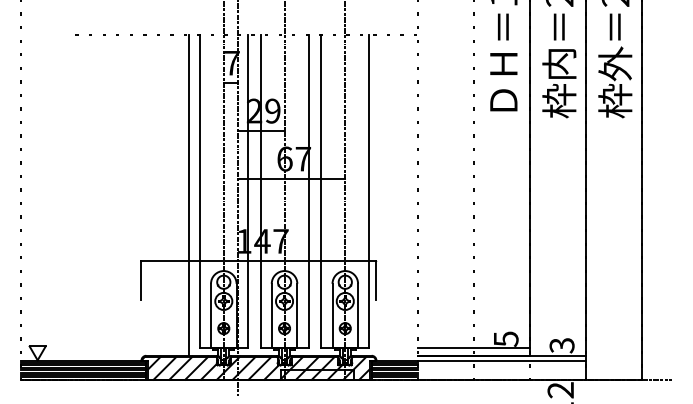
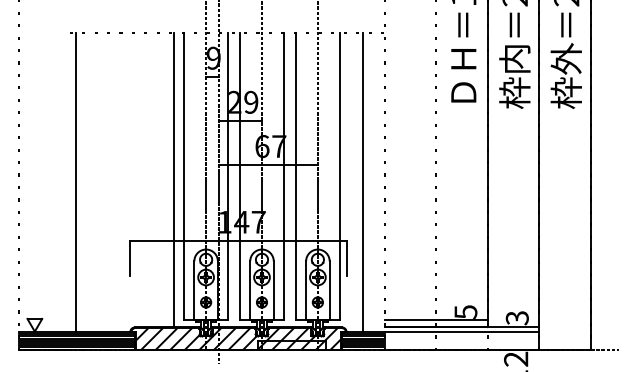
text: (232, 62) -> (214, 57), 7 -> 9
line: (82, 197) -> (76, 181), added
line: (394, 197) -> (363, 181), added

